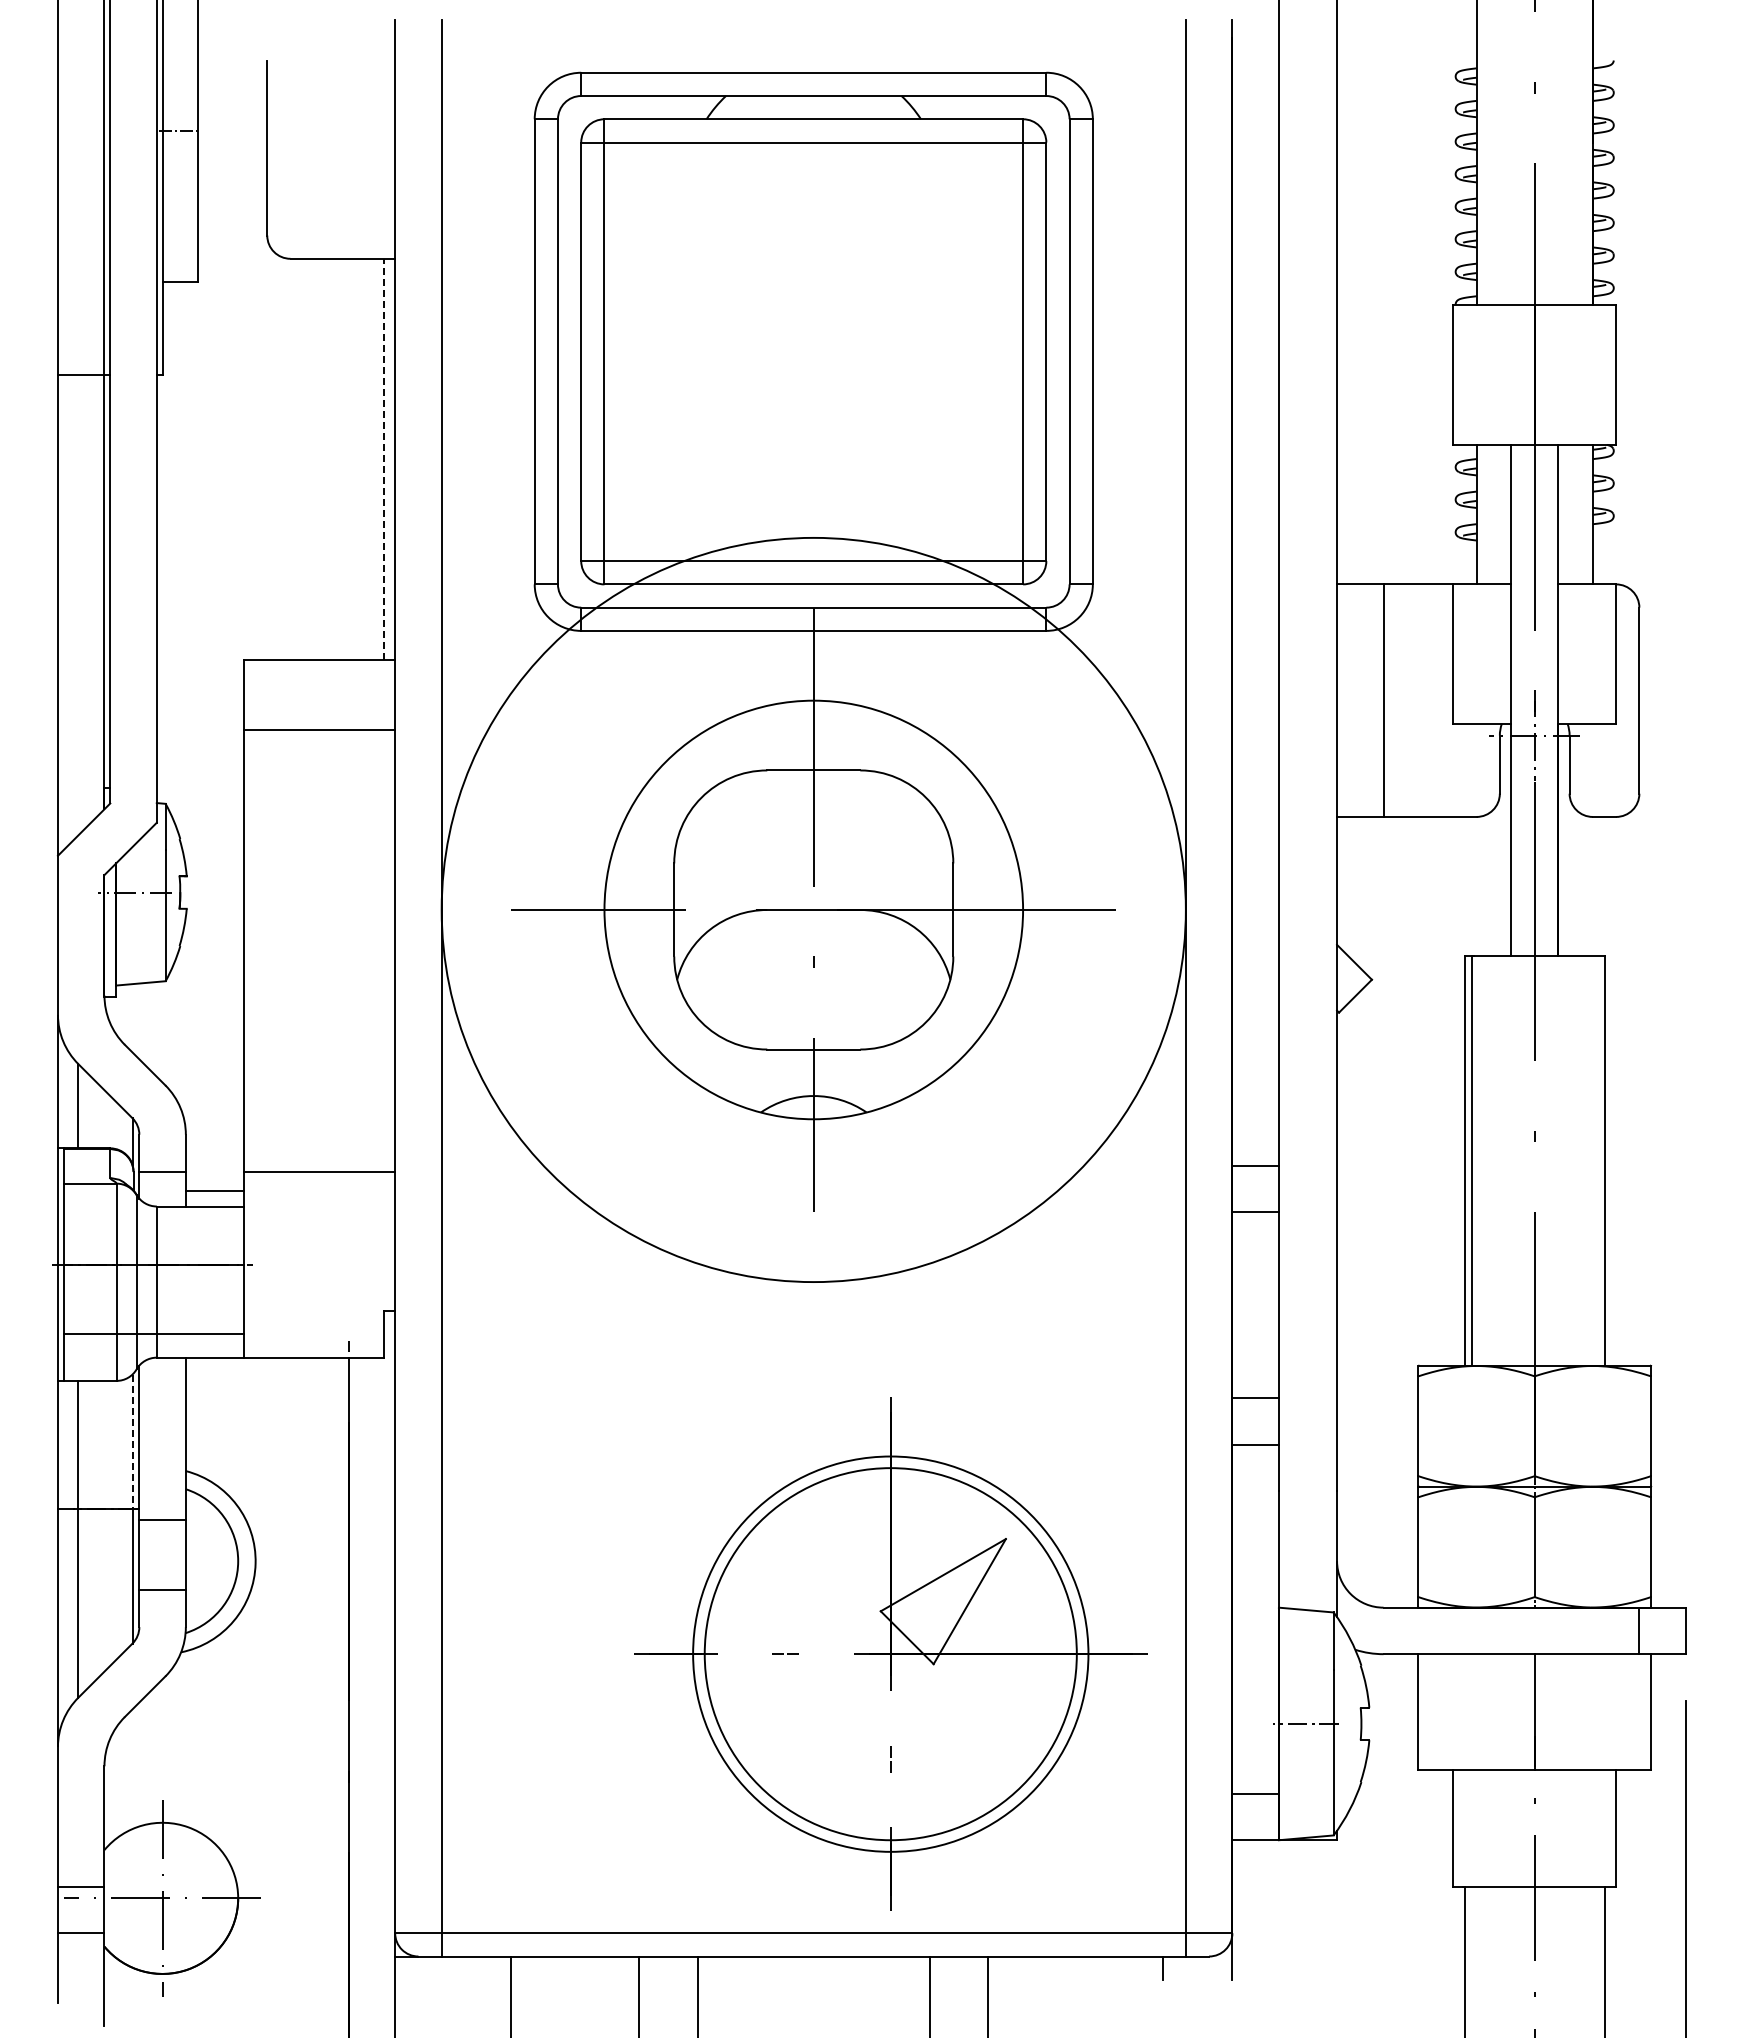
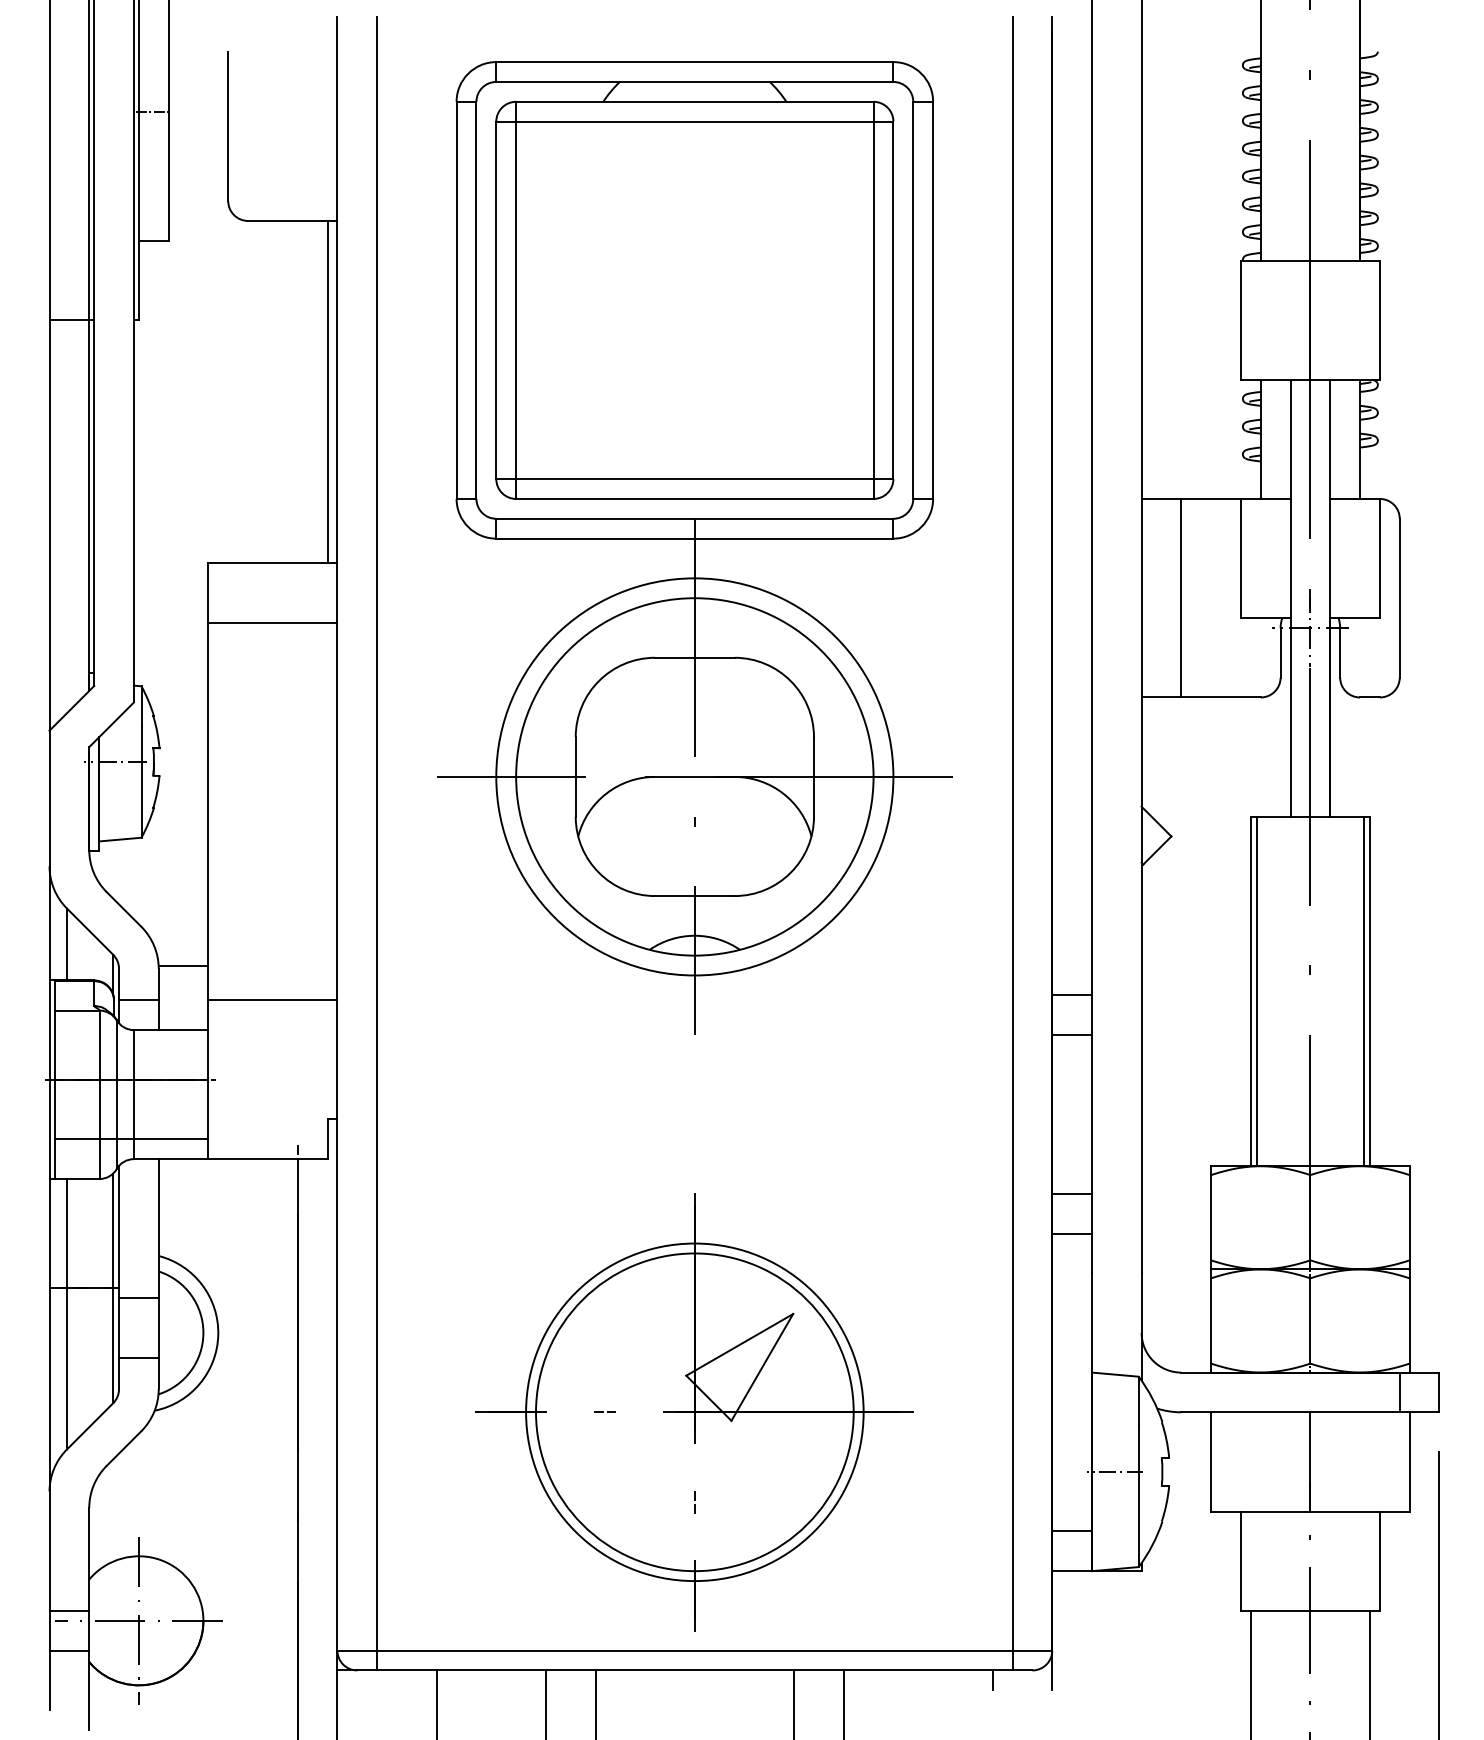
line: (383, 459) -> (327, 392), dashed -> solid
circle: (813, 909) -> (694, 776), size x0.62
line: (1597, 1160) -> (1363, 990), added
line: (214, 1190) -> (183, 965), moved
line: (132, 1442) -> (113, 1231), dashed -> solid
part: (890, 1653) -> (694, 1411), moved

